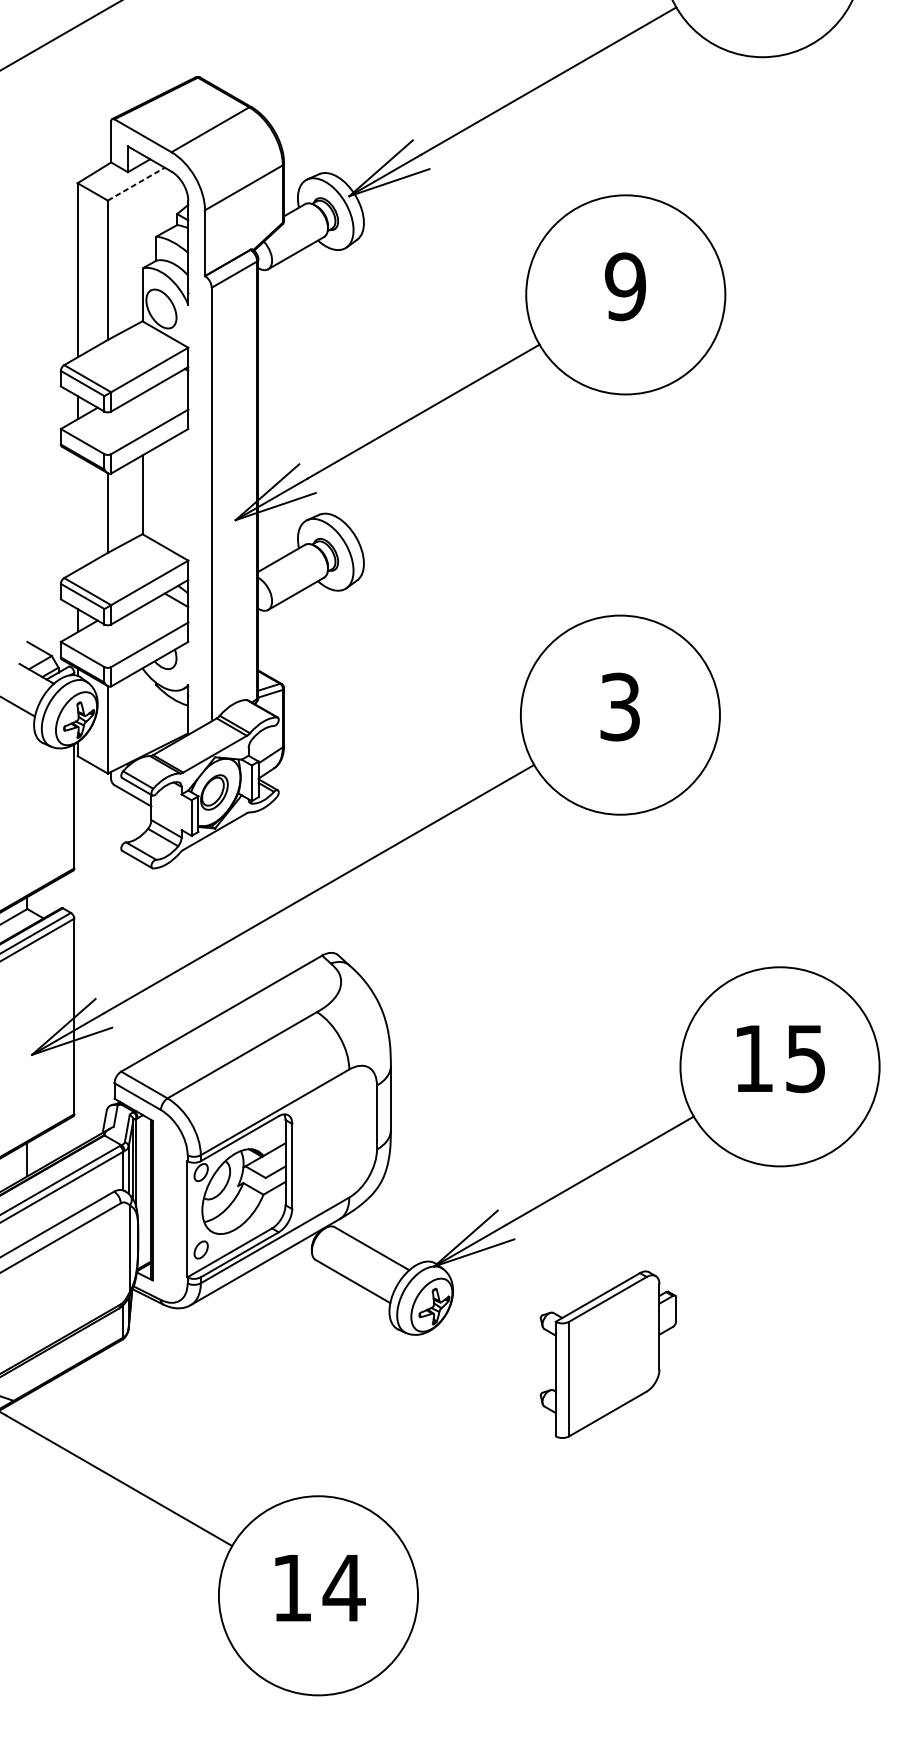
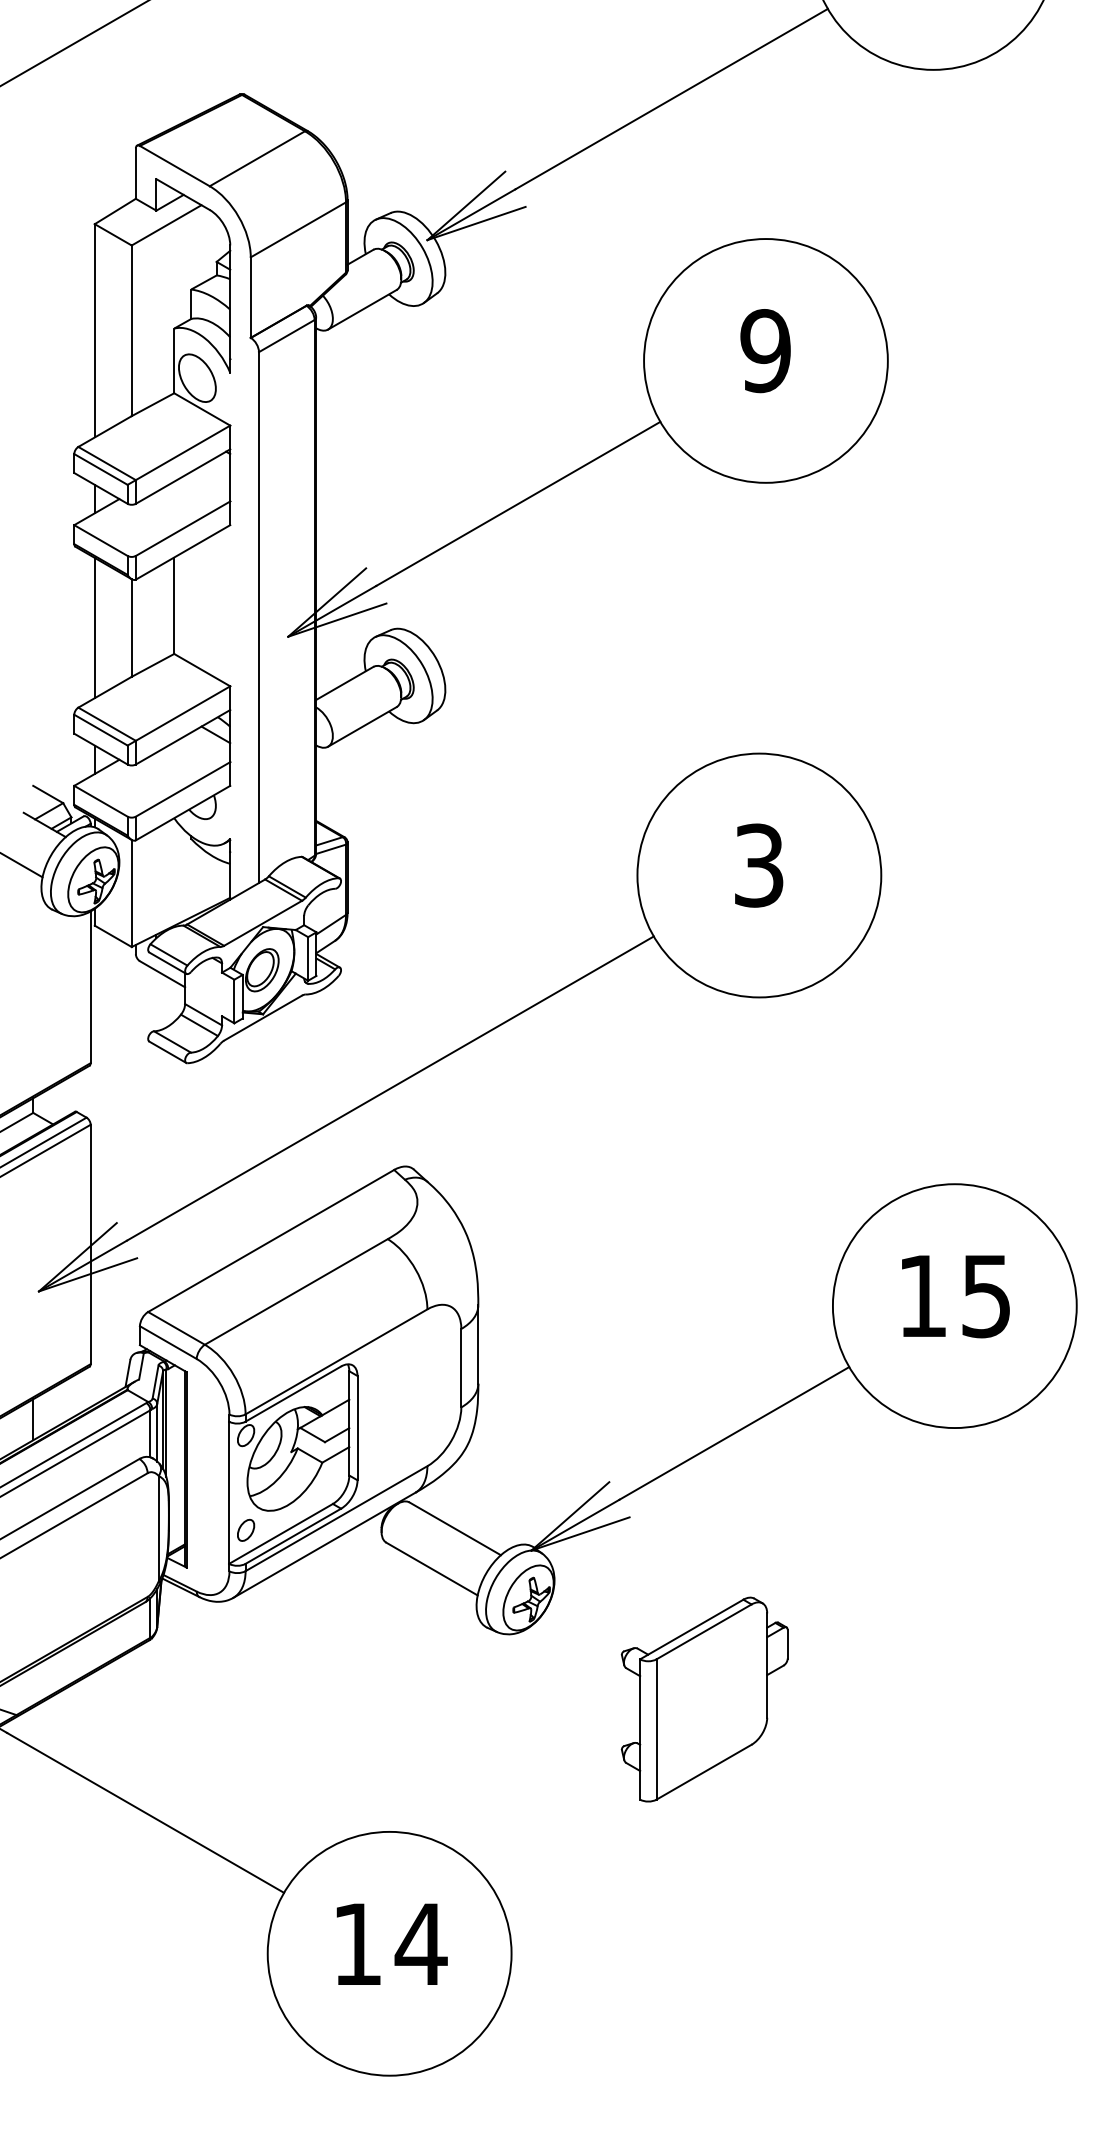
line: (137, 184) -> (167, 225), dashed -> solid
line: (77, 512) -> (94, 627), added
part: (608, 1354) -> (704, 1699), moved

